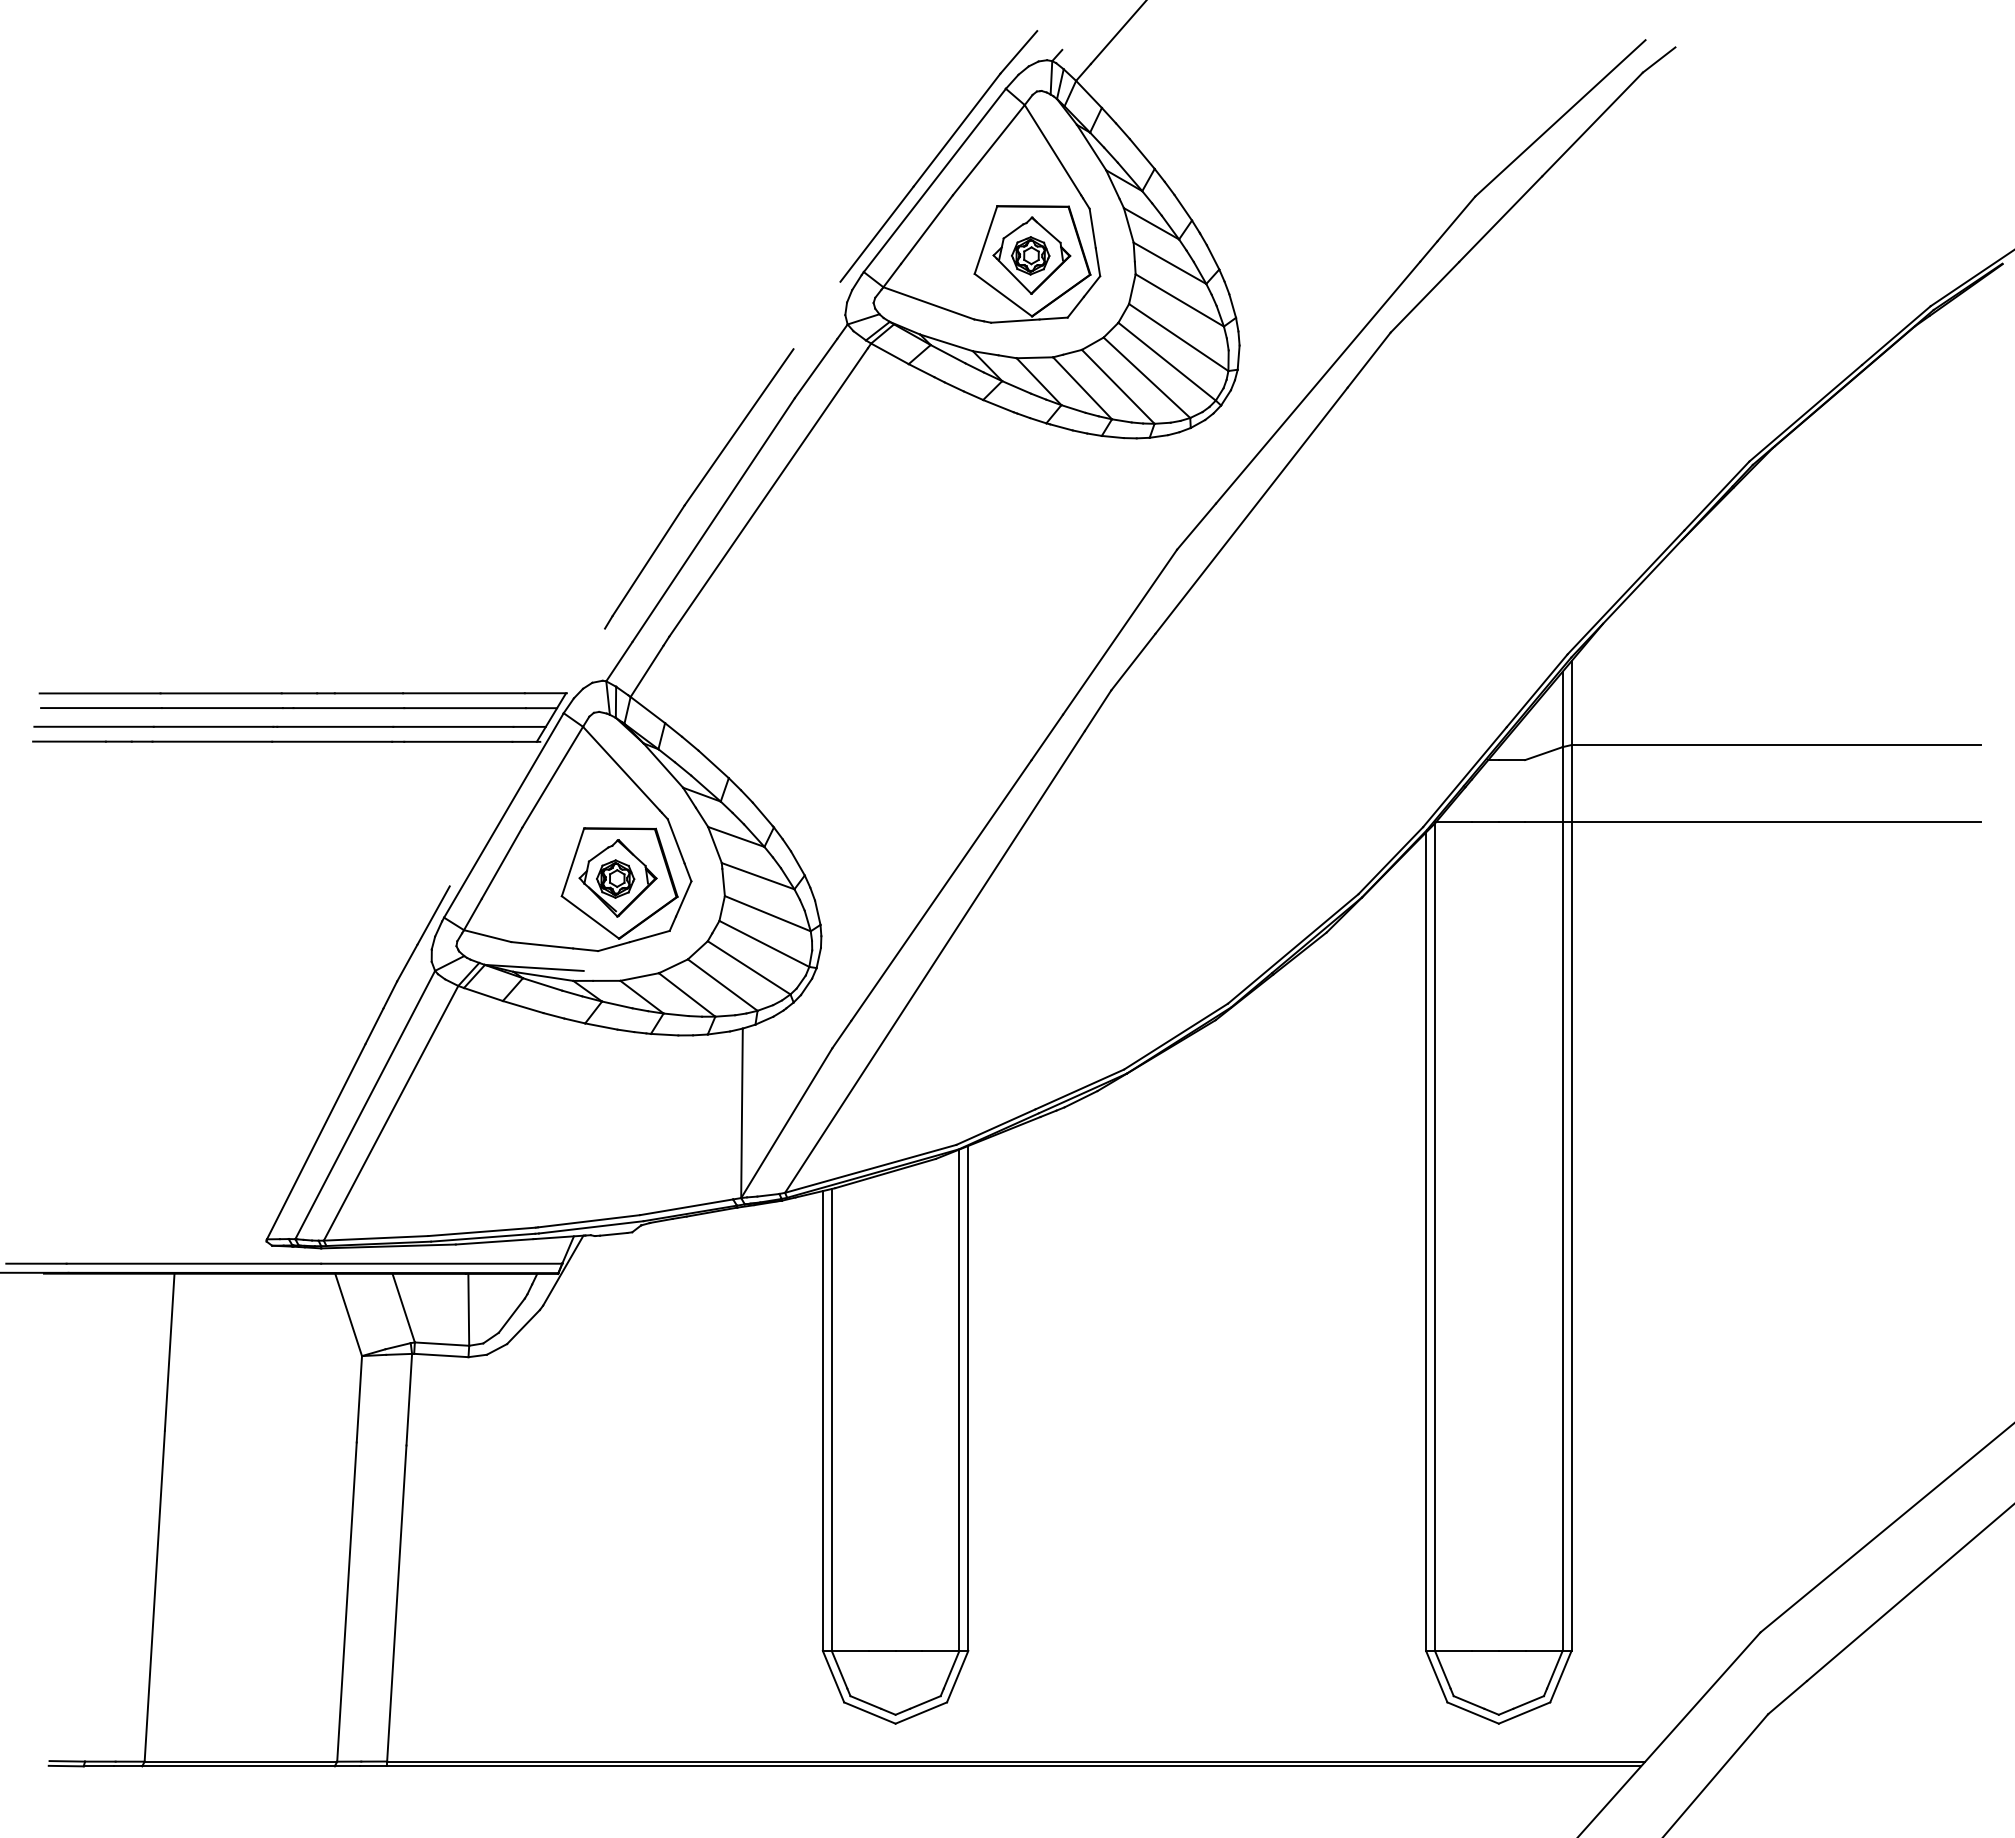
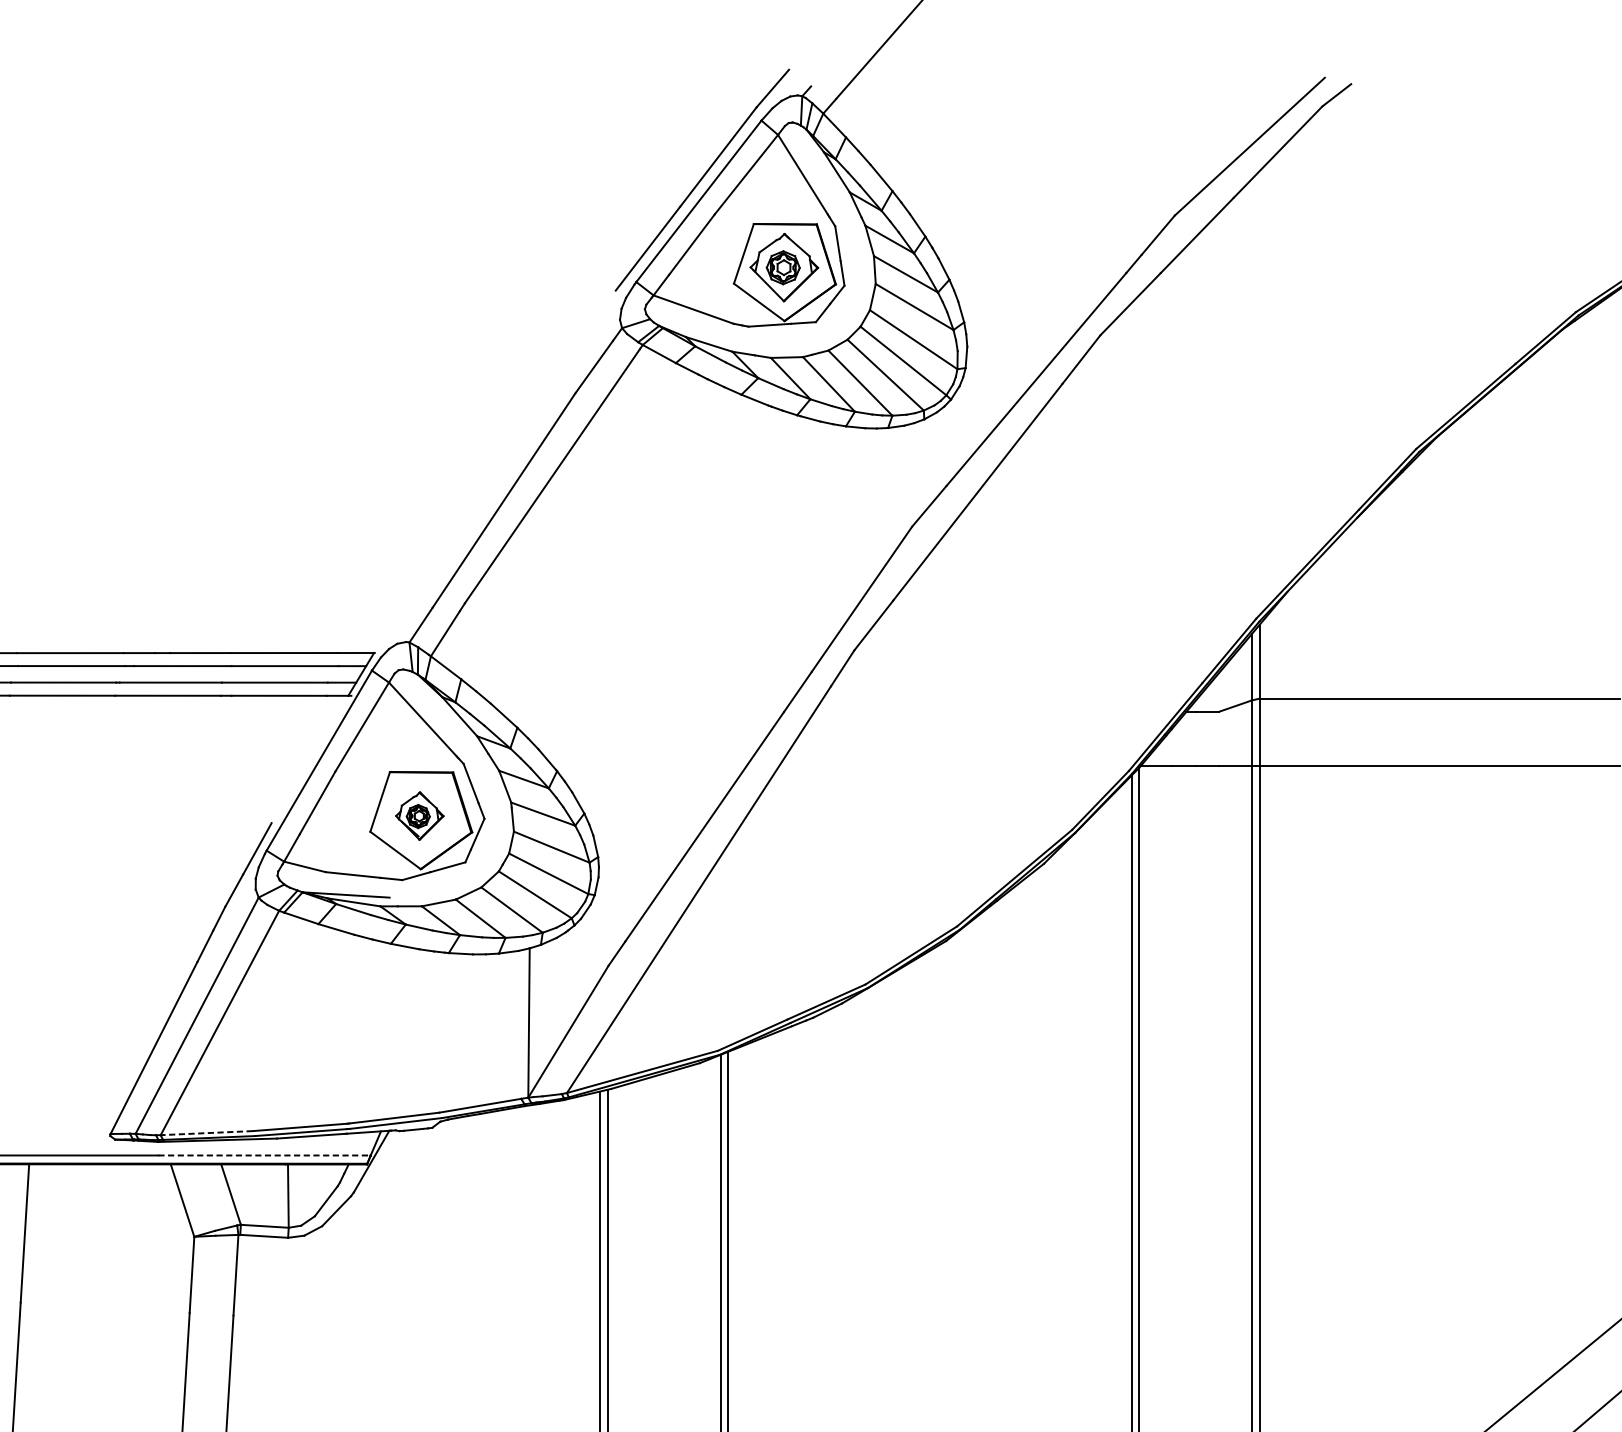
part: (699, 488) -> (491, 472), removed
part: (617, 878) -> (419, 816), size x0.7
line: (375, 1238) -> (206, 1133), solid -> dashed
line: (441, 1263) -> (264, 1155), solid -> dashed

